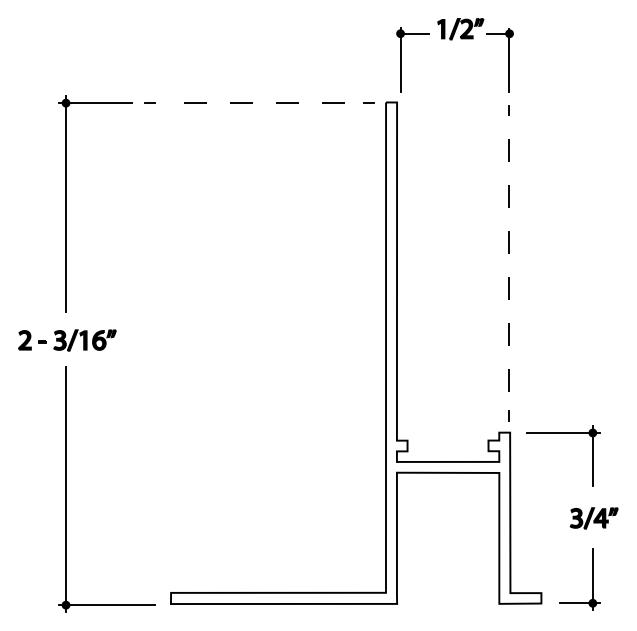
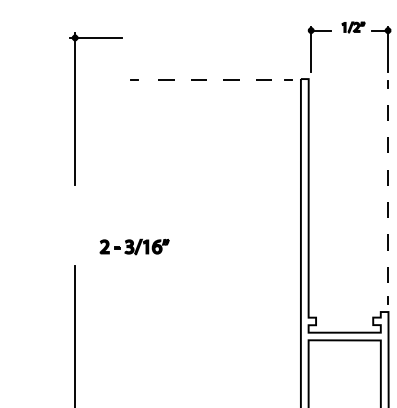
part: (460, 29) -> (353, 27), size x0.7
part: (66, 203) -> (75, 108), moved
part: (67, 340) -> (134, 247), moved

